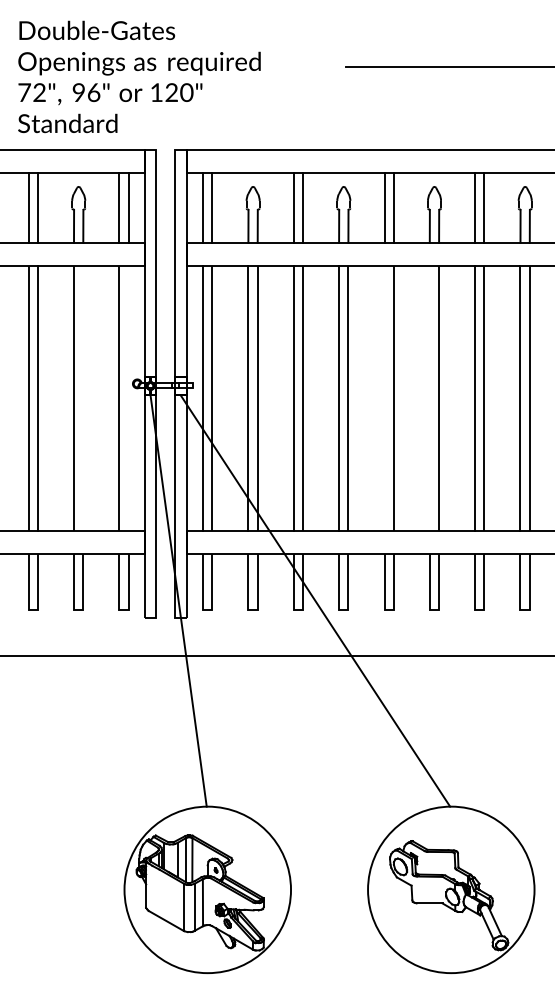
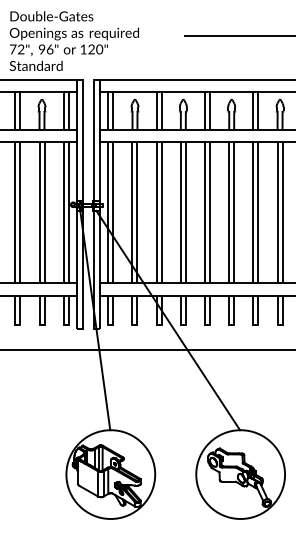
line: (83, 398) -> (44, 212), added
line: (128, 398) -> (68, 212), added
line: (385, 398) -> (205, 212), added
line: (430, 398) -> (229, 212), added

